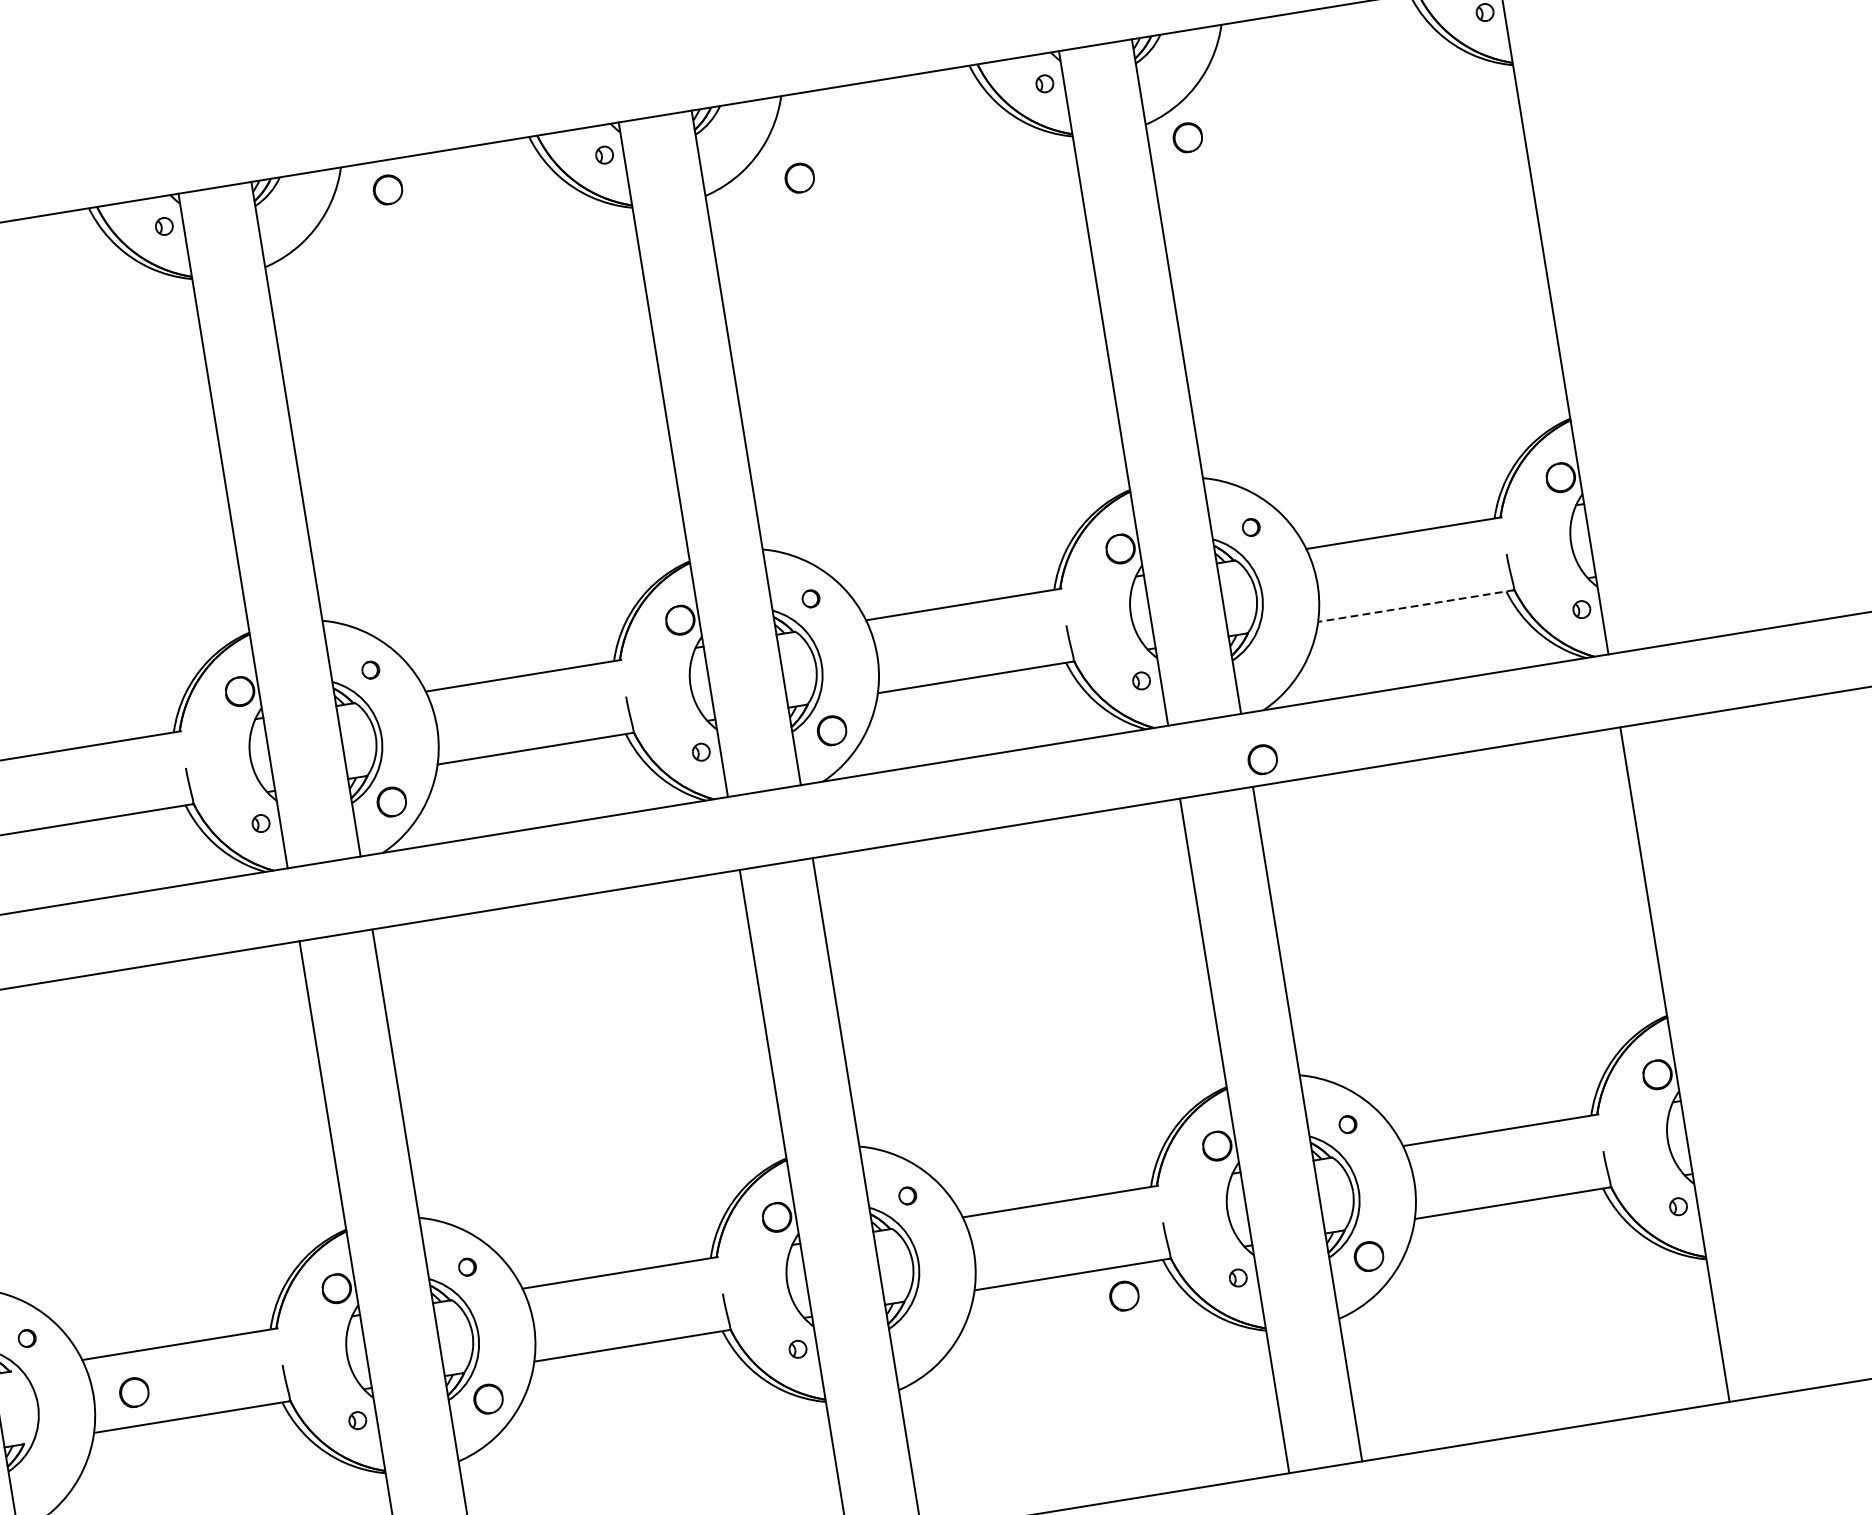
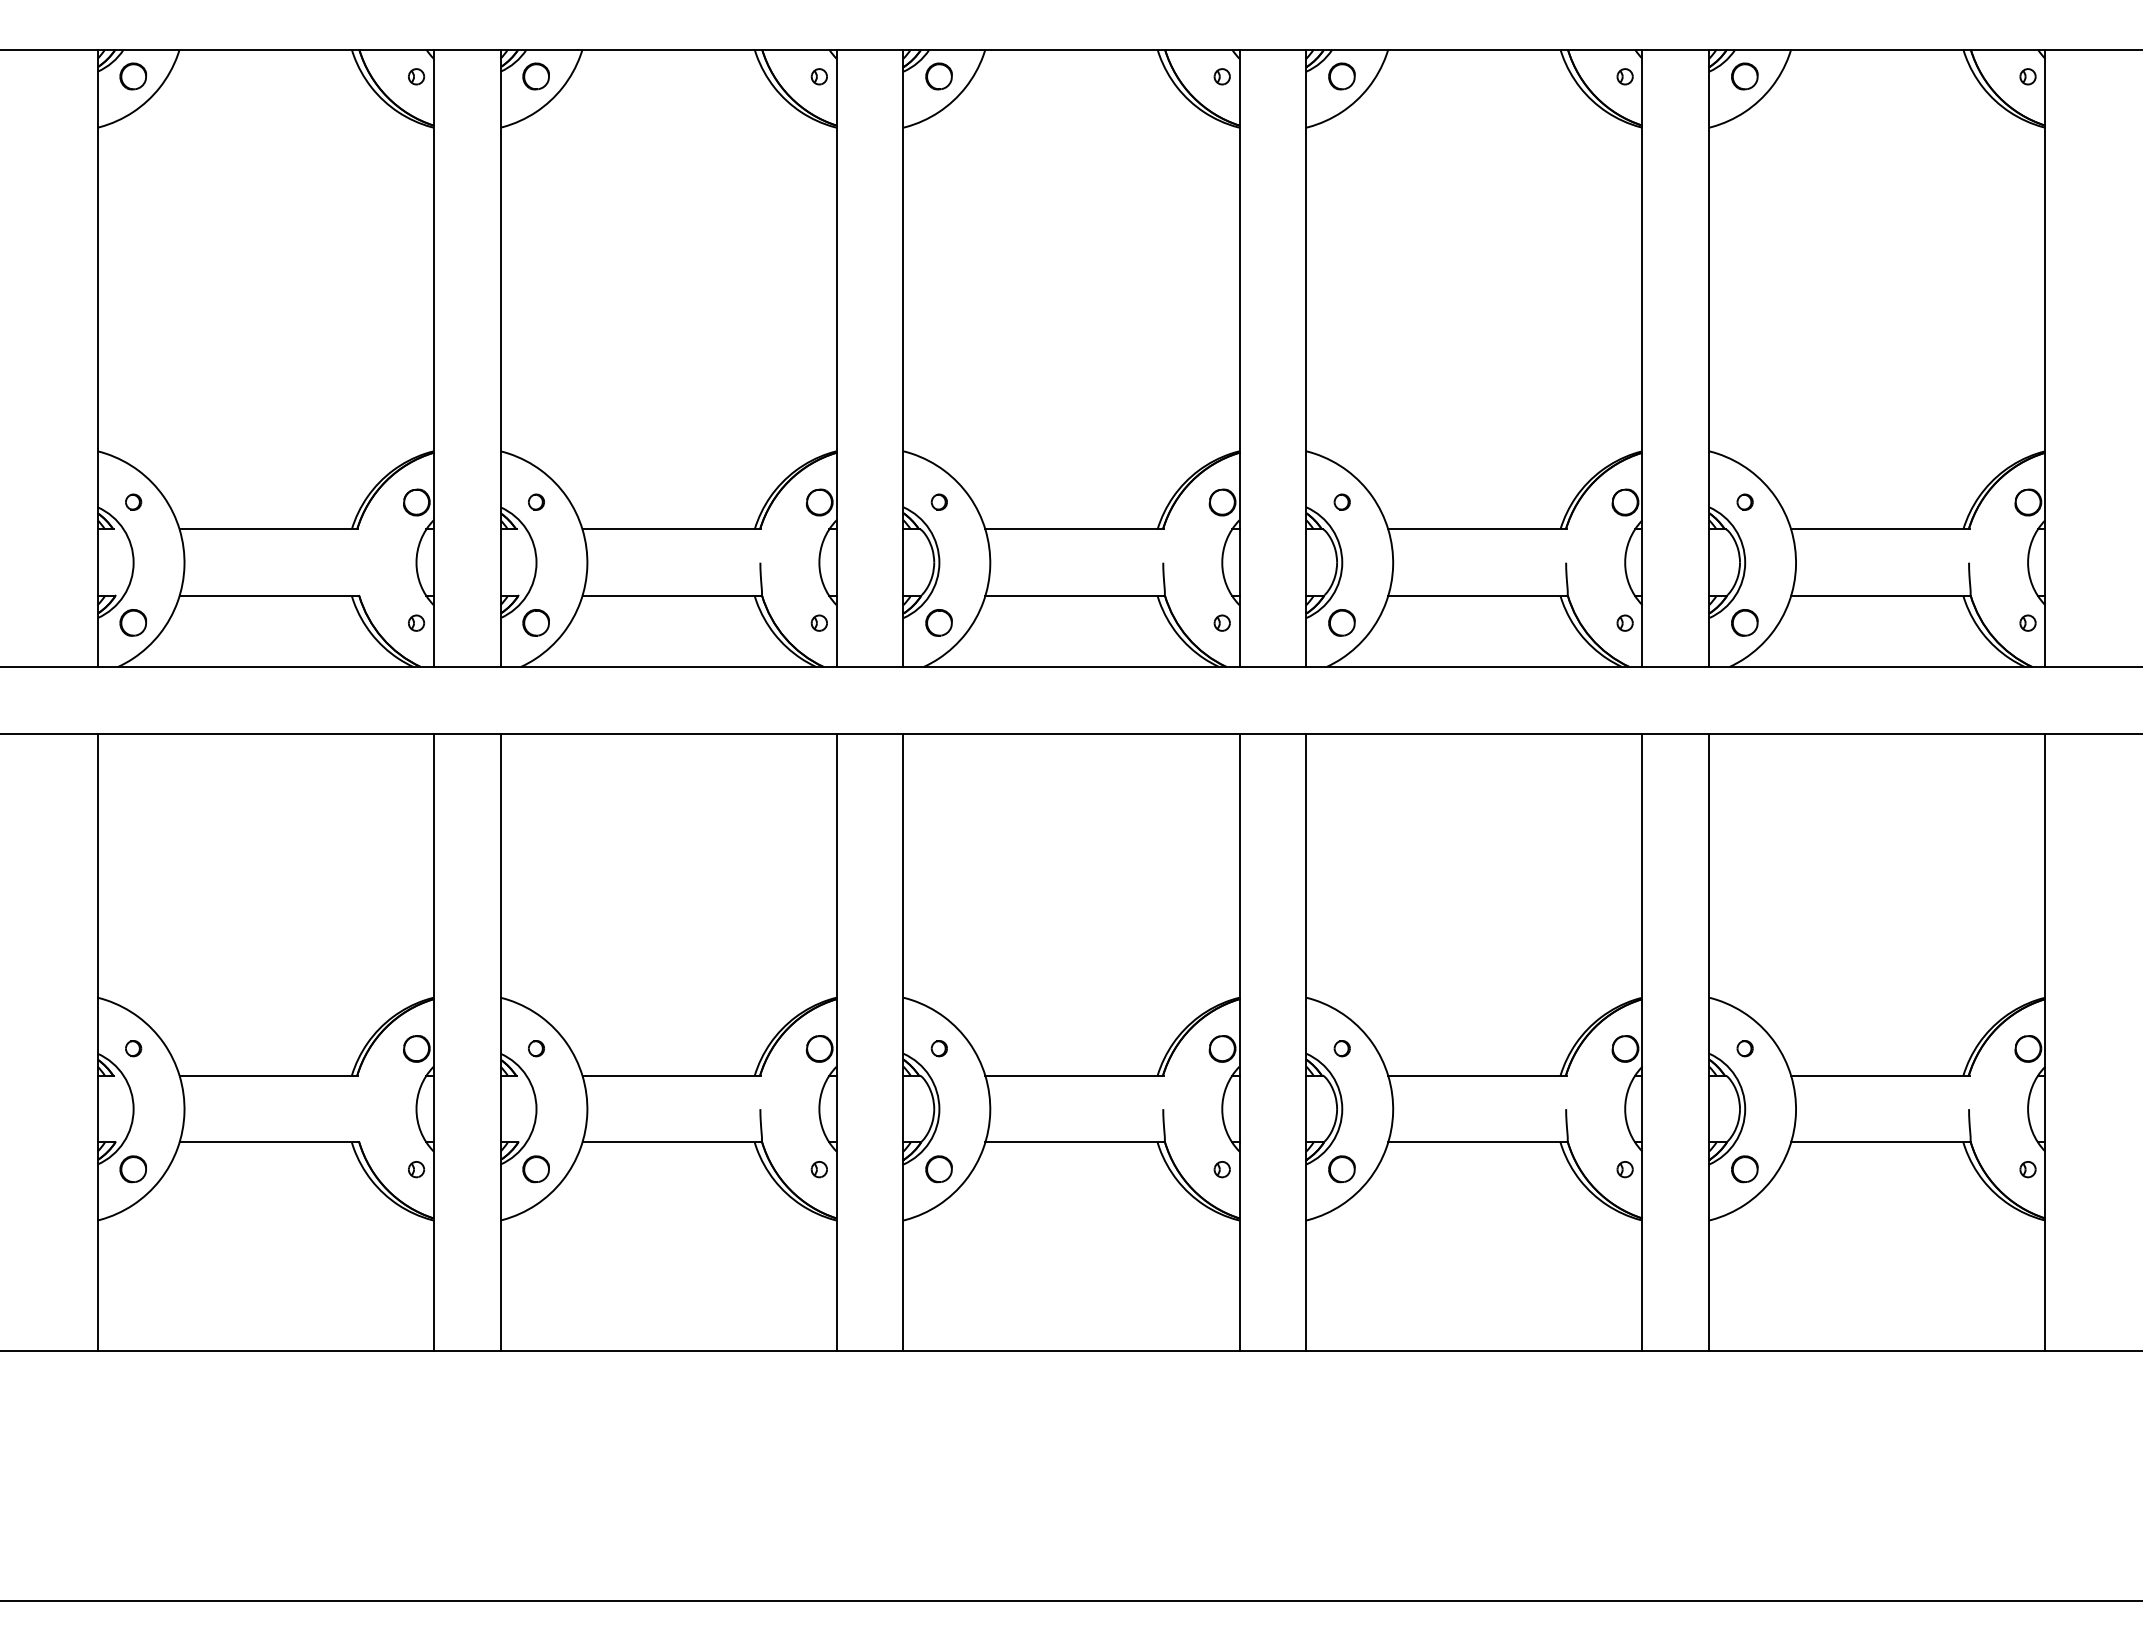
part: (1187, 137) -> (1744, 76), moved
part: (799, 178) -> (1341, 76), moved
part: (387, 190) -> (938, 76), moved
line: (1416, 606) -> (1881, 596), dashed -> solid
part: (1262, 759) -> (1744, 622), moved
part: (1123, 1296) -> (1341, 1169), moved
part: (133, 1392) -> (535, 1169), moved

